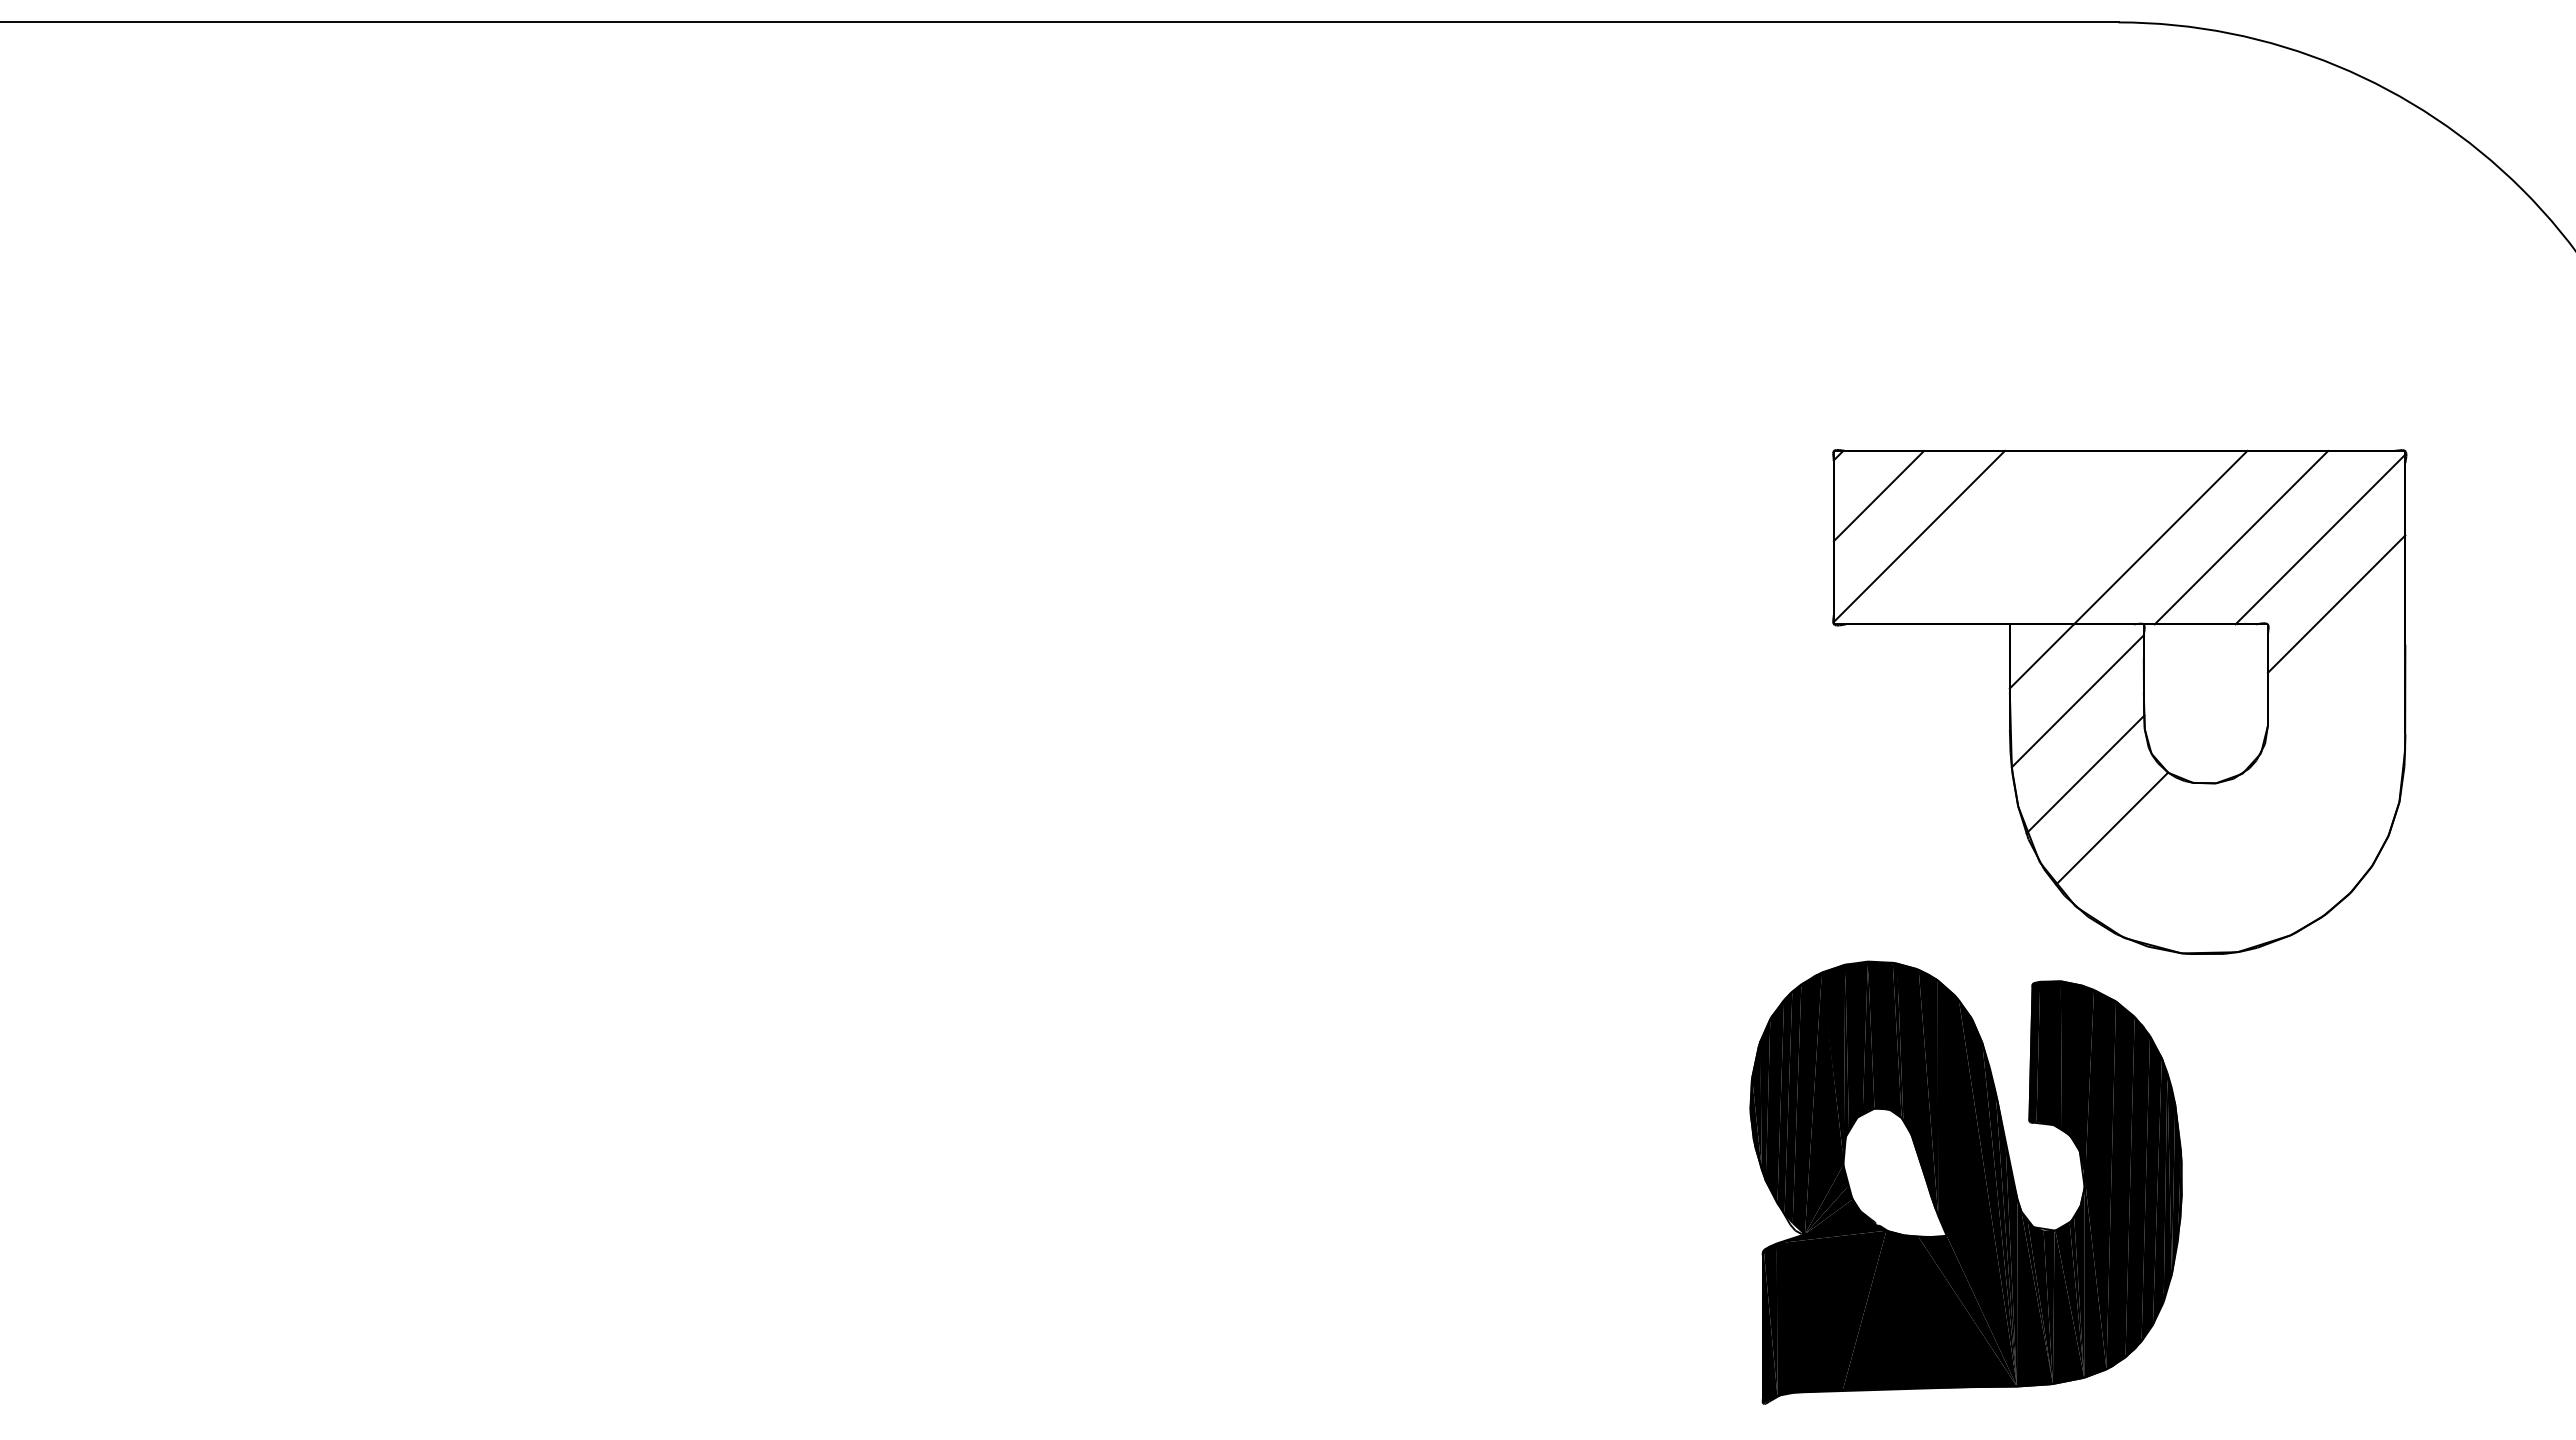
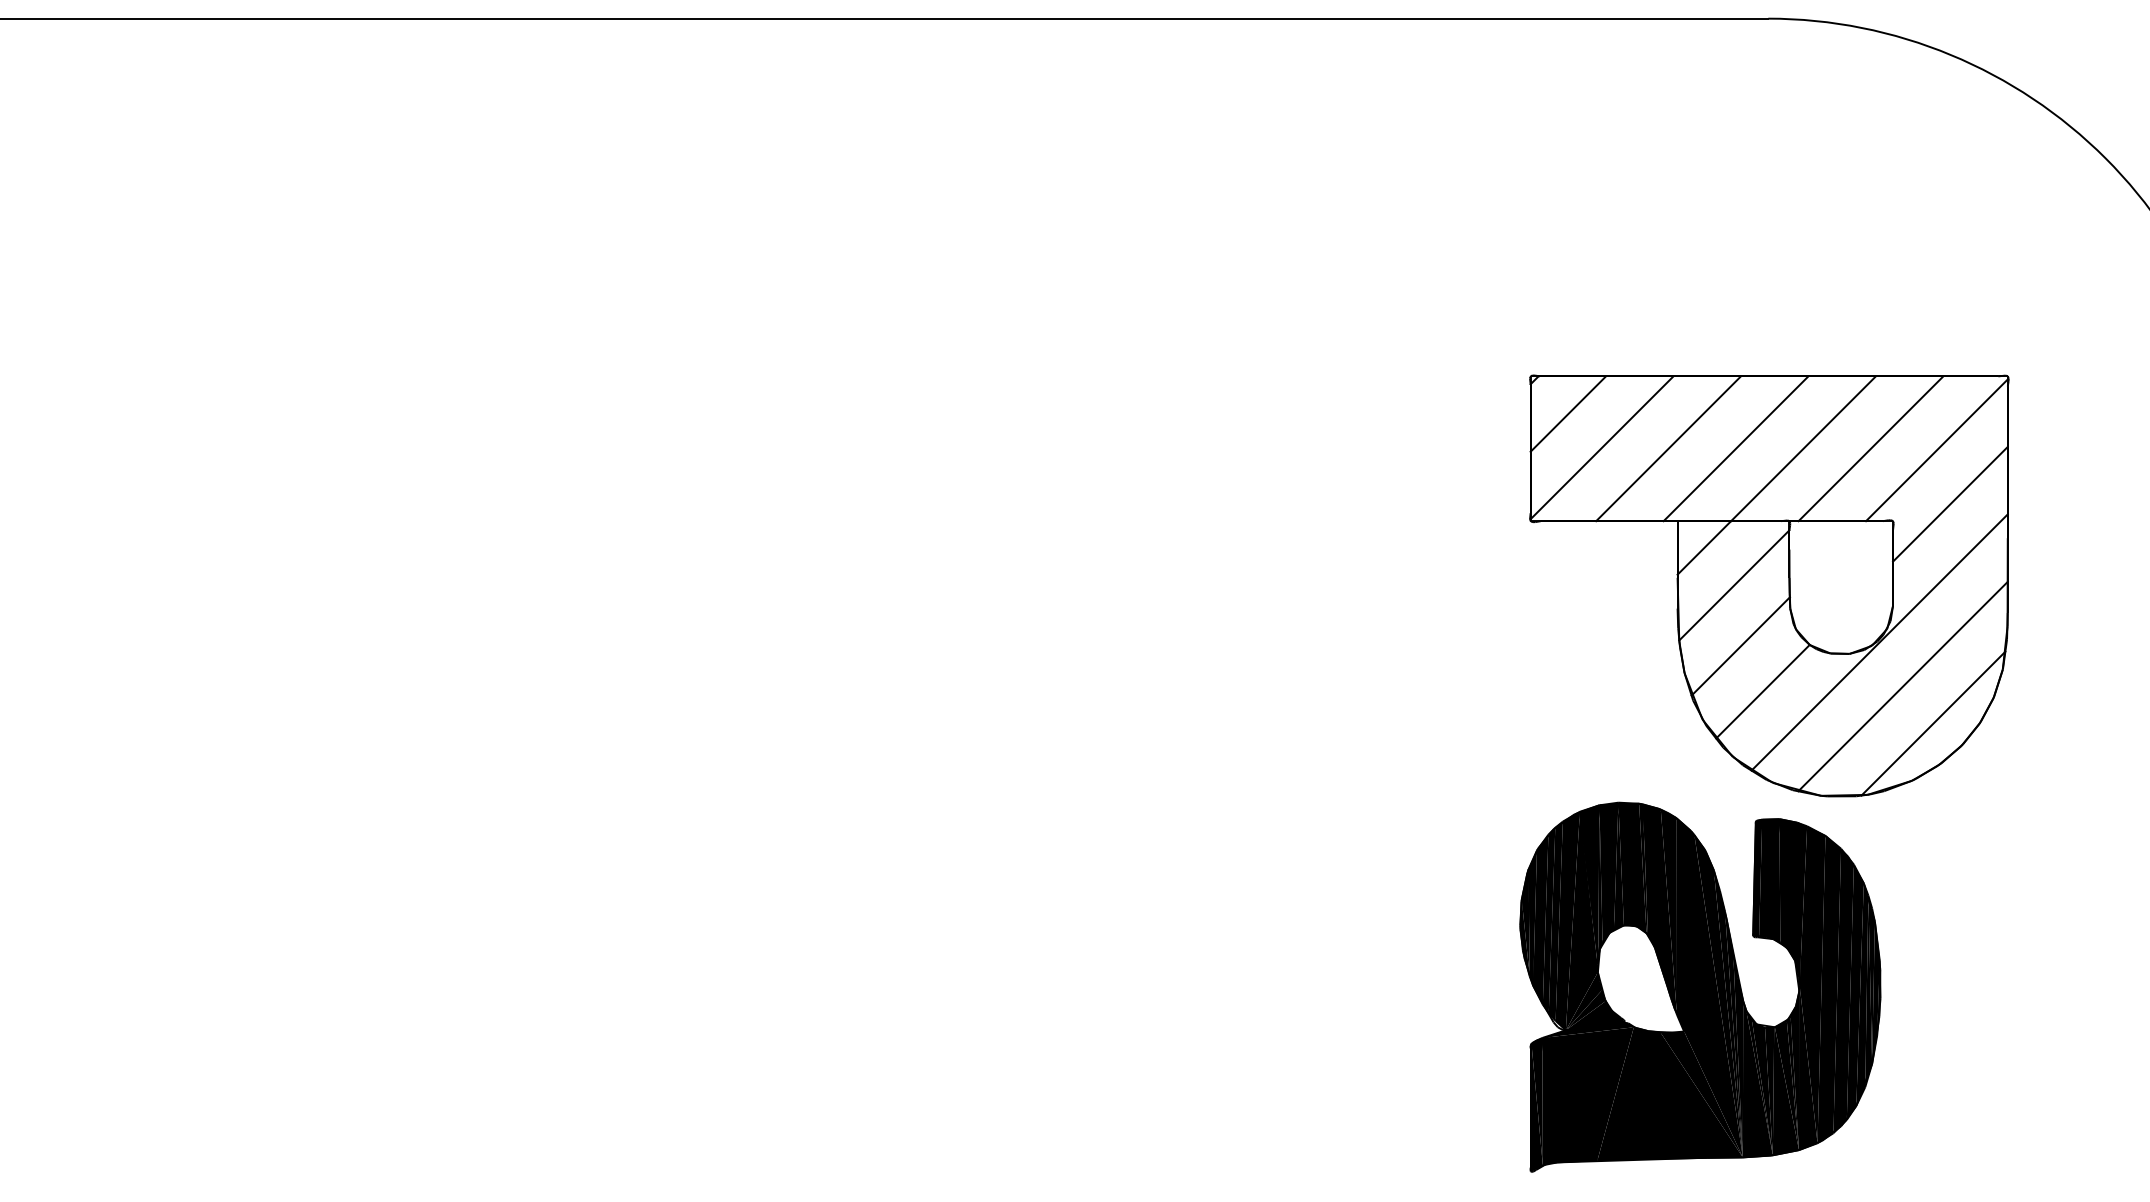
line: (1998, 537) -> (1668, 448), added
line: (2079, 537) -> (1735, 448), added
line: (2251, 769) -> (1879, 642), added
line: (2279, 822) -> (1902, 686), added
line: (2316, 866) -> (1933, 723), added
part: (1965, 1182) -> (1699, 987), moved

